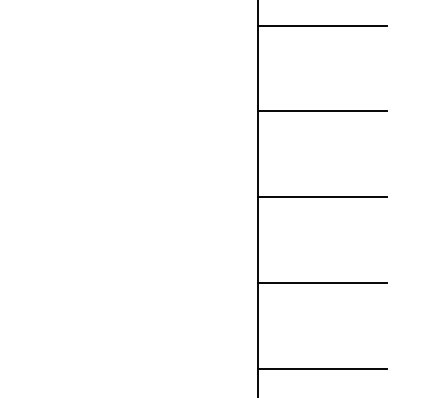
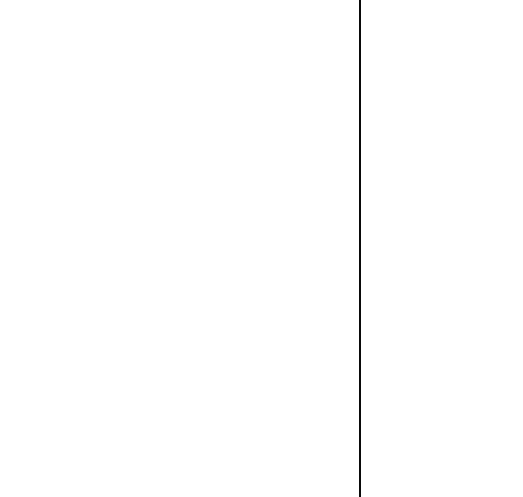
line: (322, 25) -> (433, 32), removed
line: (322, 111) -> (433, 131), removed
line: (322, 197) -> (433, 229), removed
line: (322, 283) -> (433, 327), removed
line: (322, 369) -> (433, 426), removed

